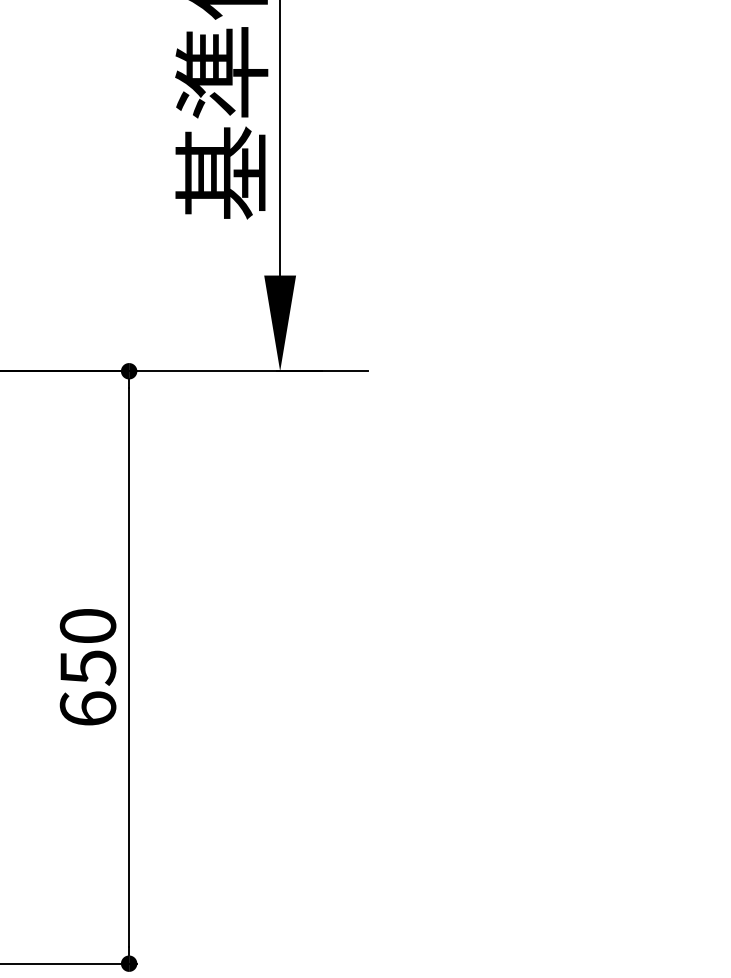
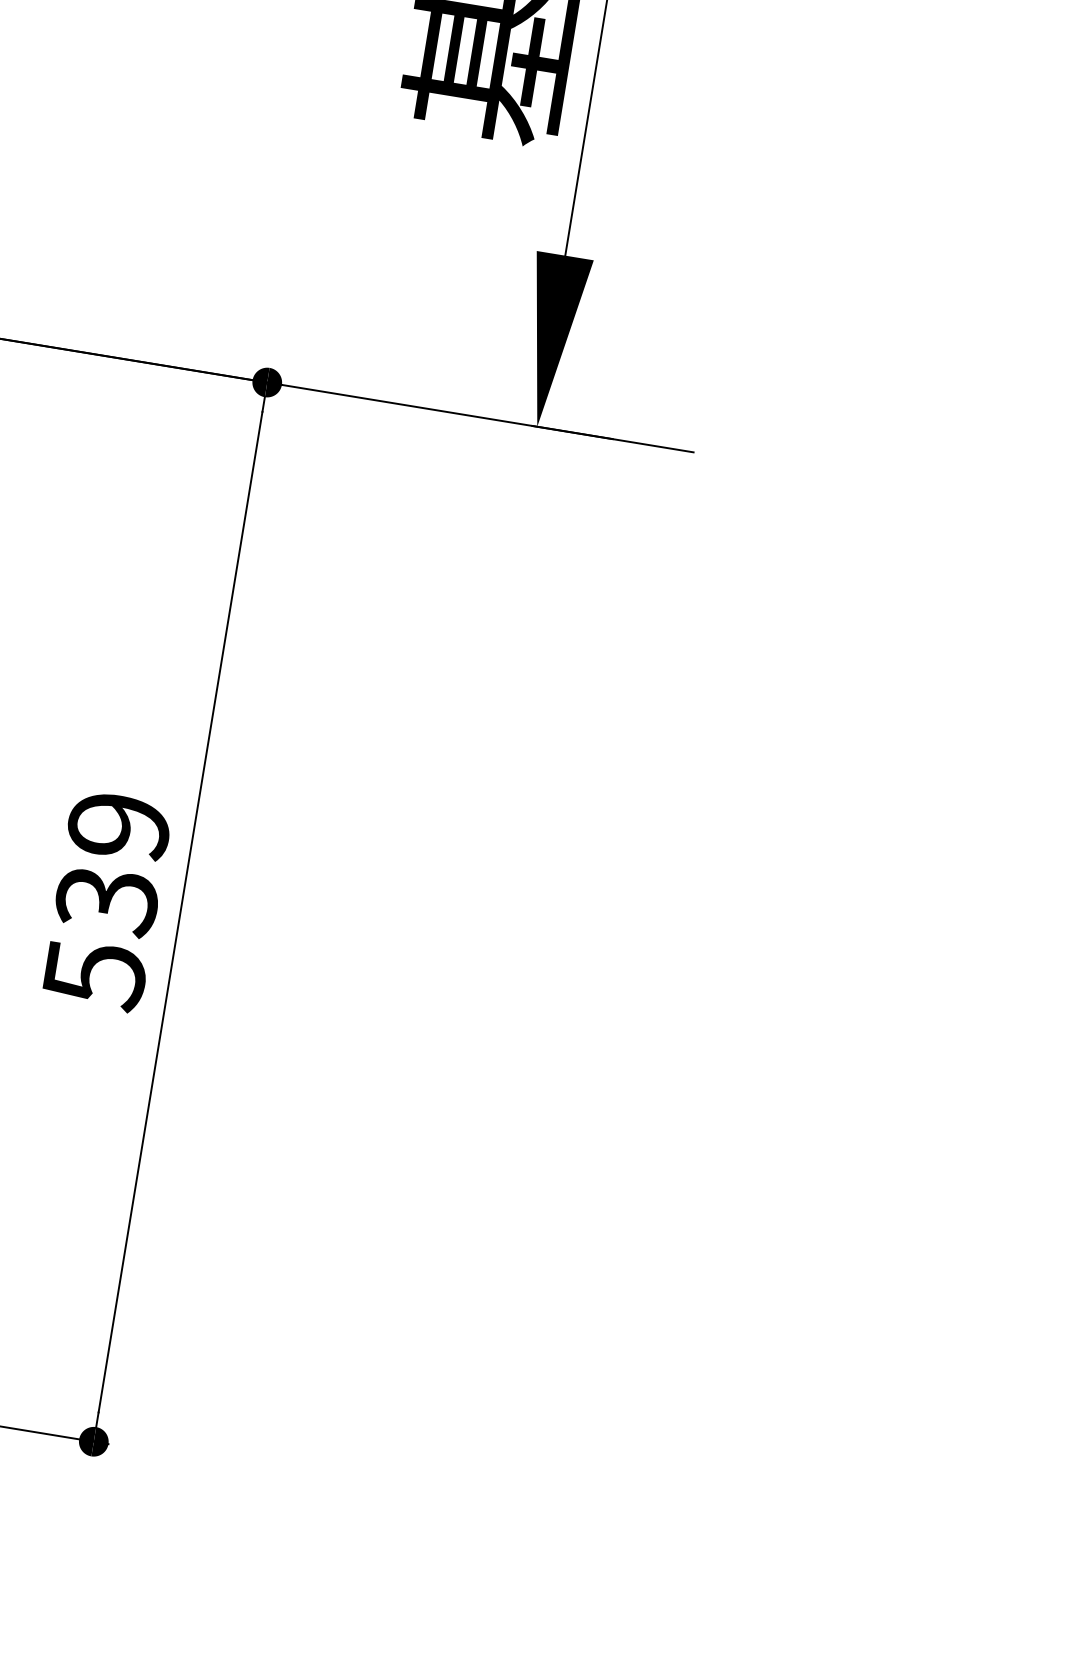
text: (87, 668) -> (105, 901), 650 -> 539

